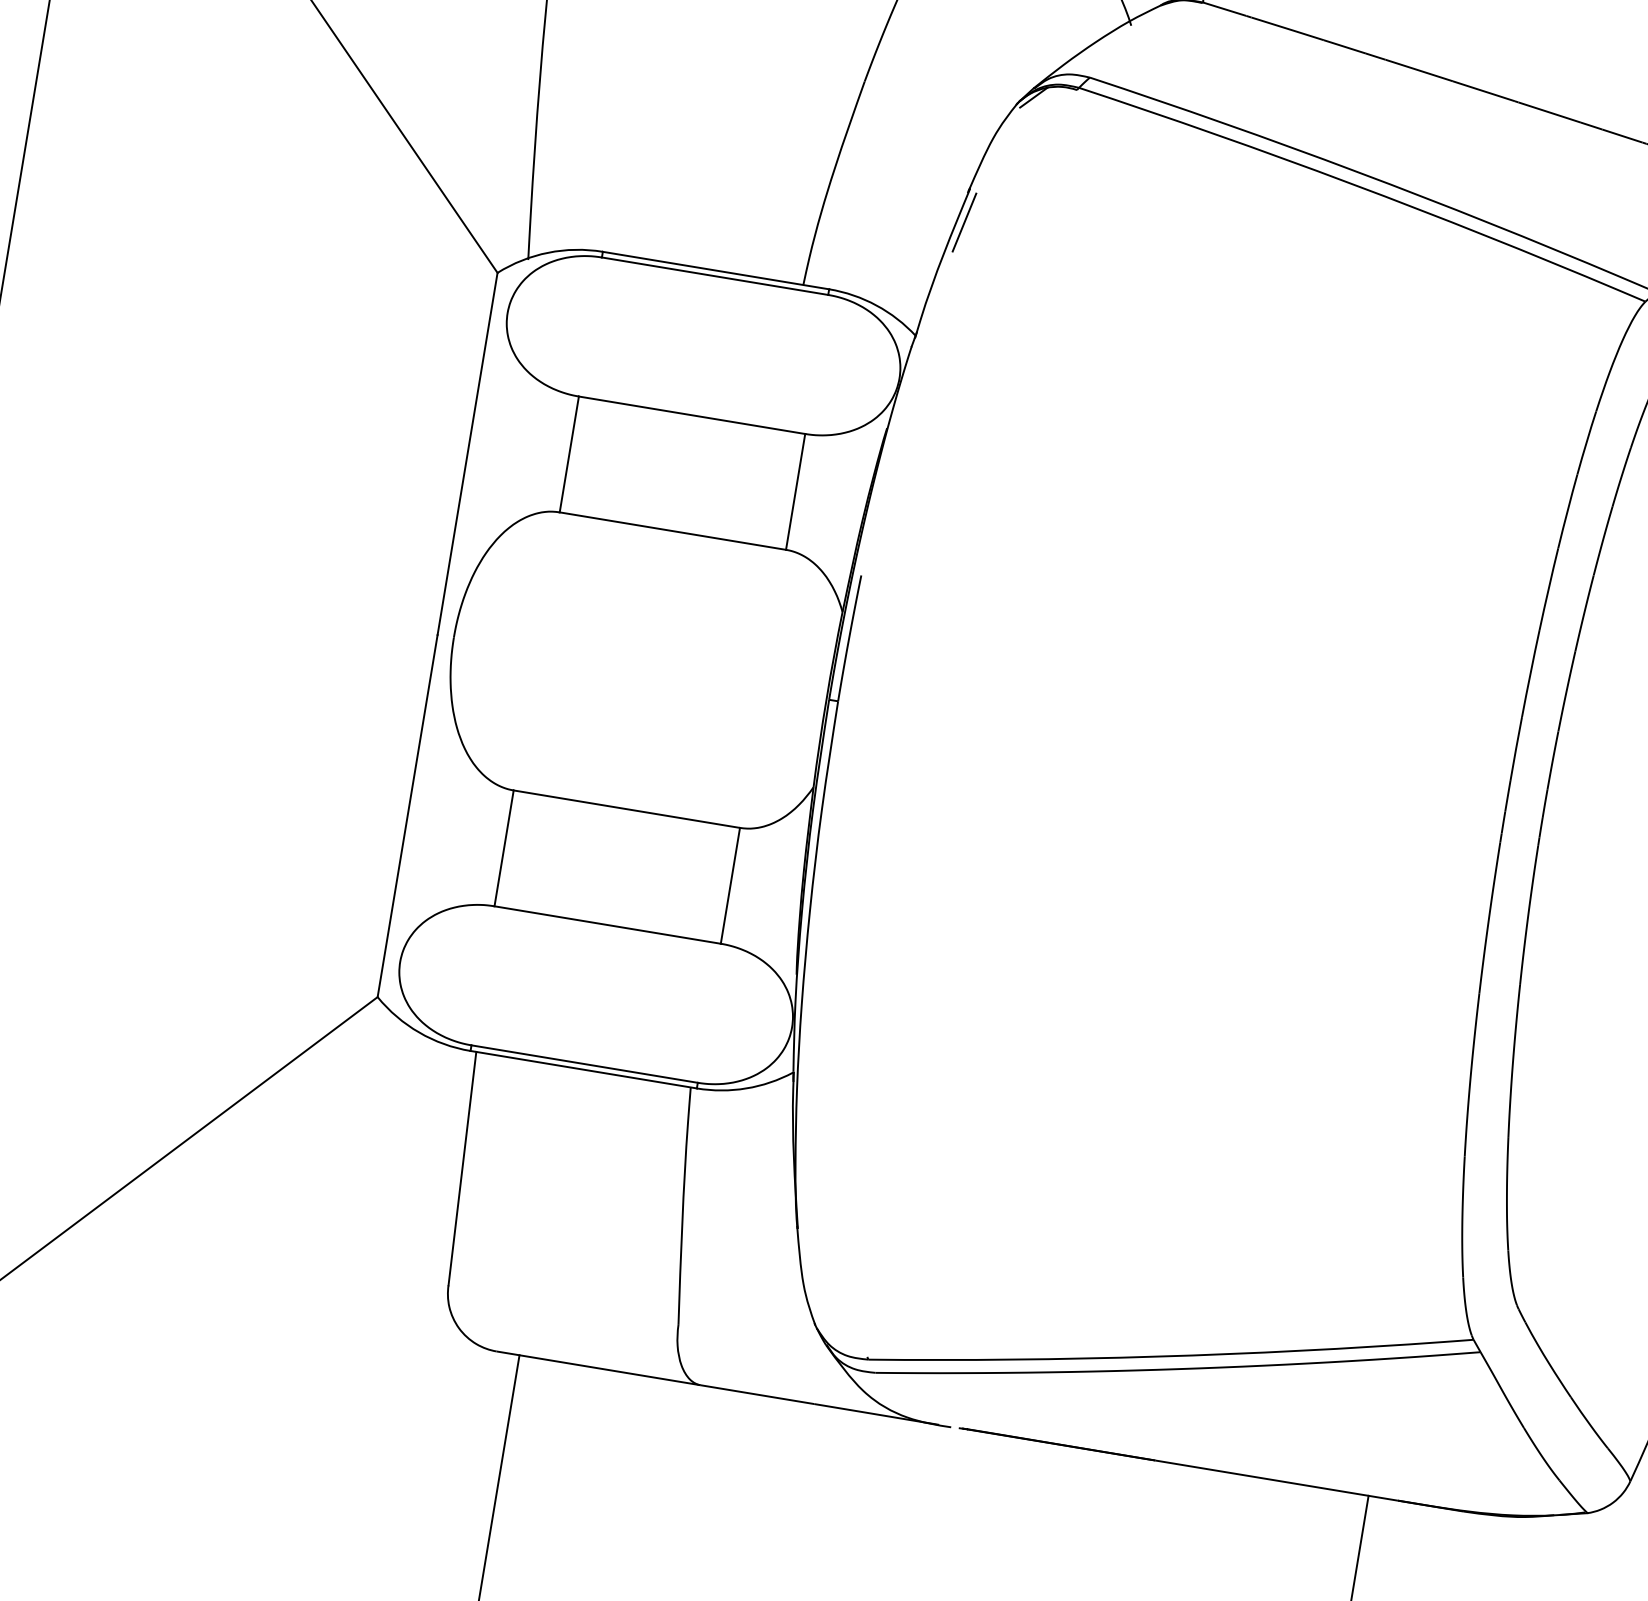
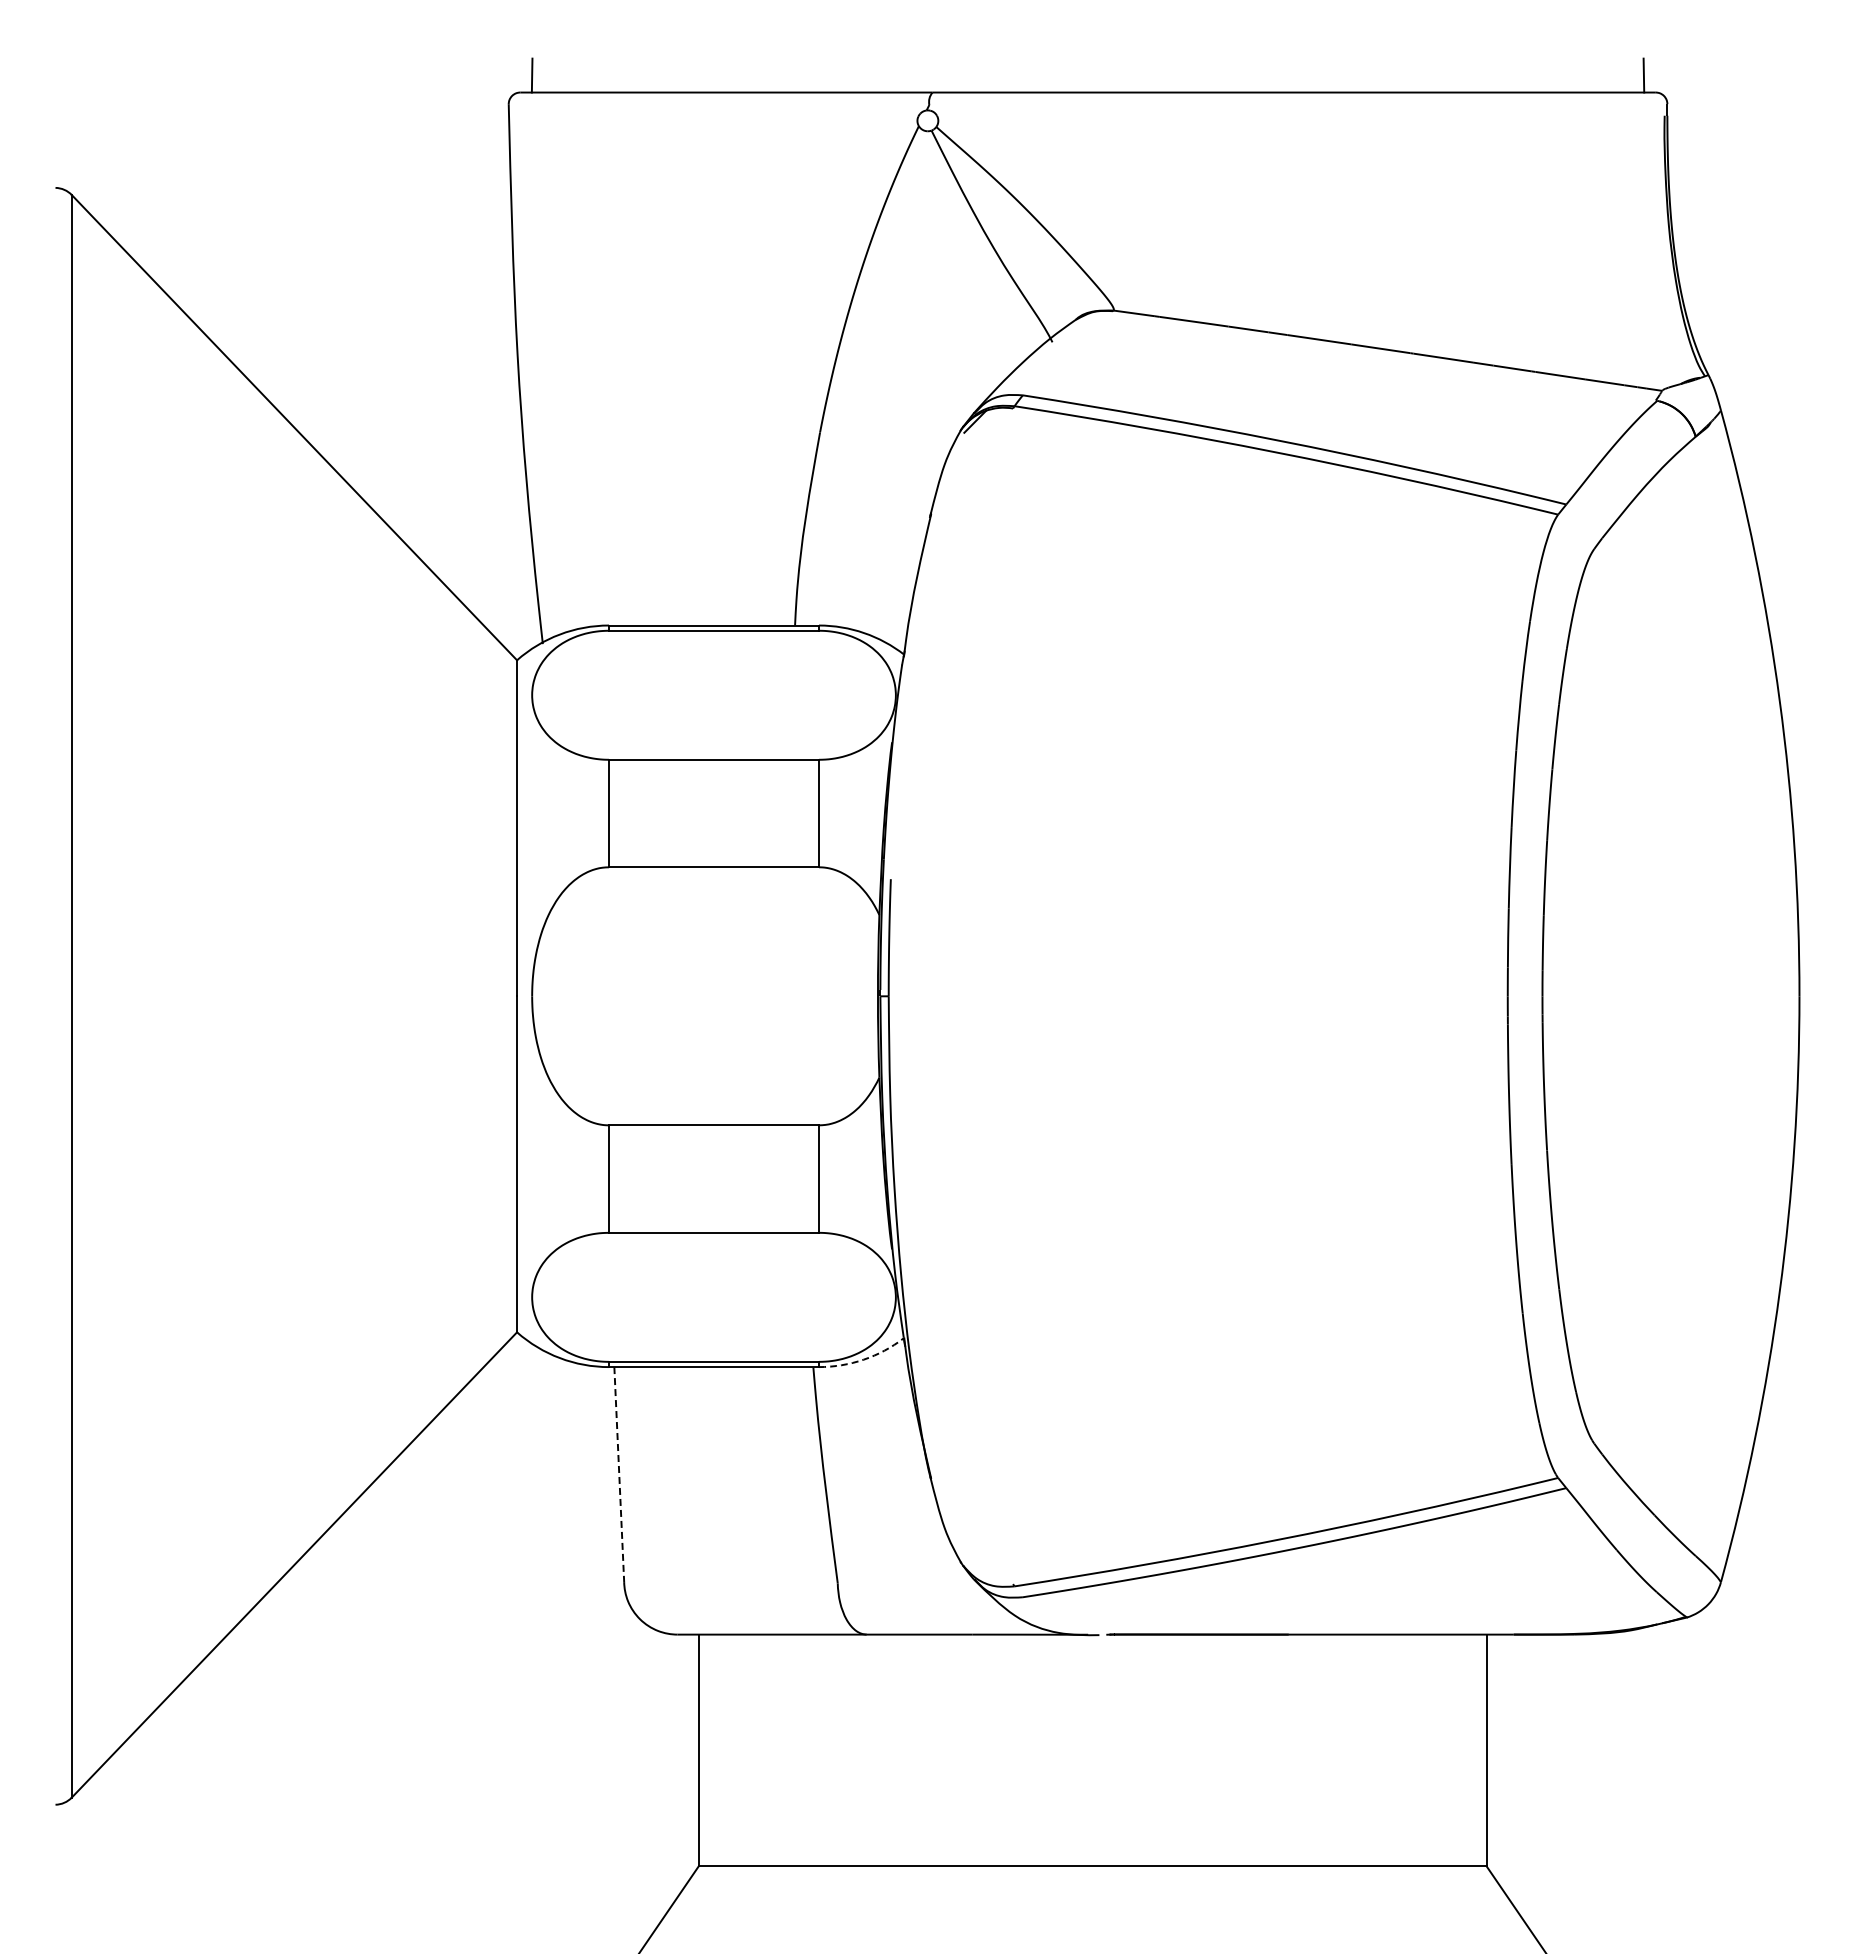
line: (963, 221) -> (930, 544), removed
arc: (746, 1088) -> (863, 1359), solid -> dashed
line: (462, 1168) -> (619, 1474), solid -> dashed

